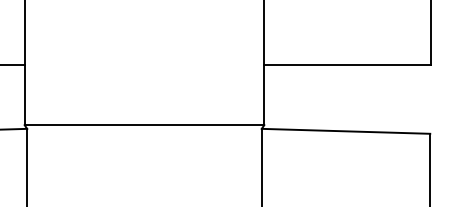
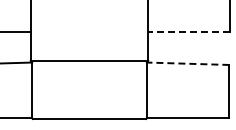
line: (348, 65) -> (189, 31), solid -> dashed
line: (344, 130) -> (187, 63), solid -> dashed

